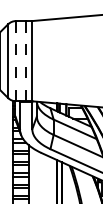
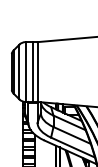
line: (16, 61) -> (25, 72), dashed -> solid
line: (25, 61) -> (32, 72), dashed -> solid

